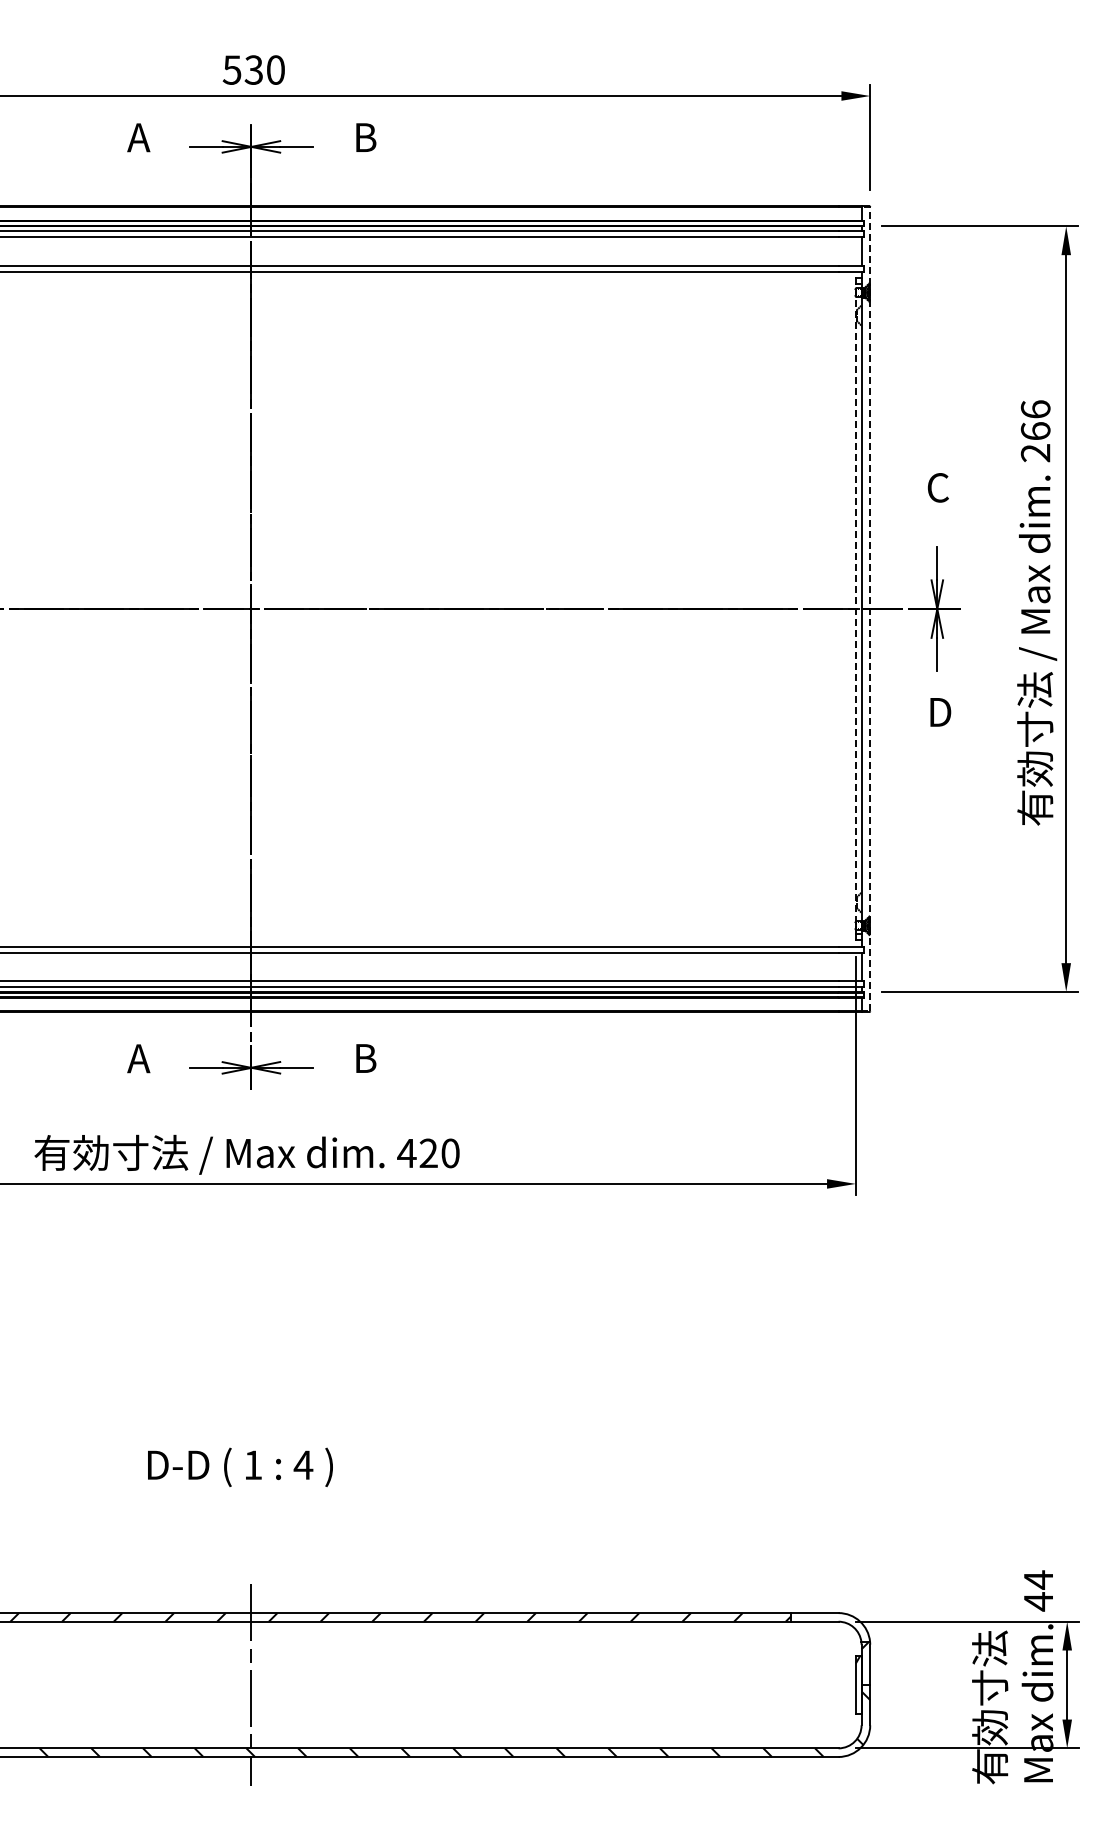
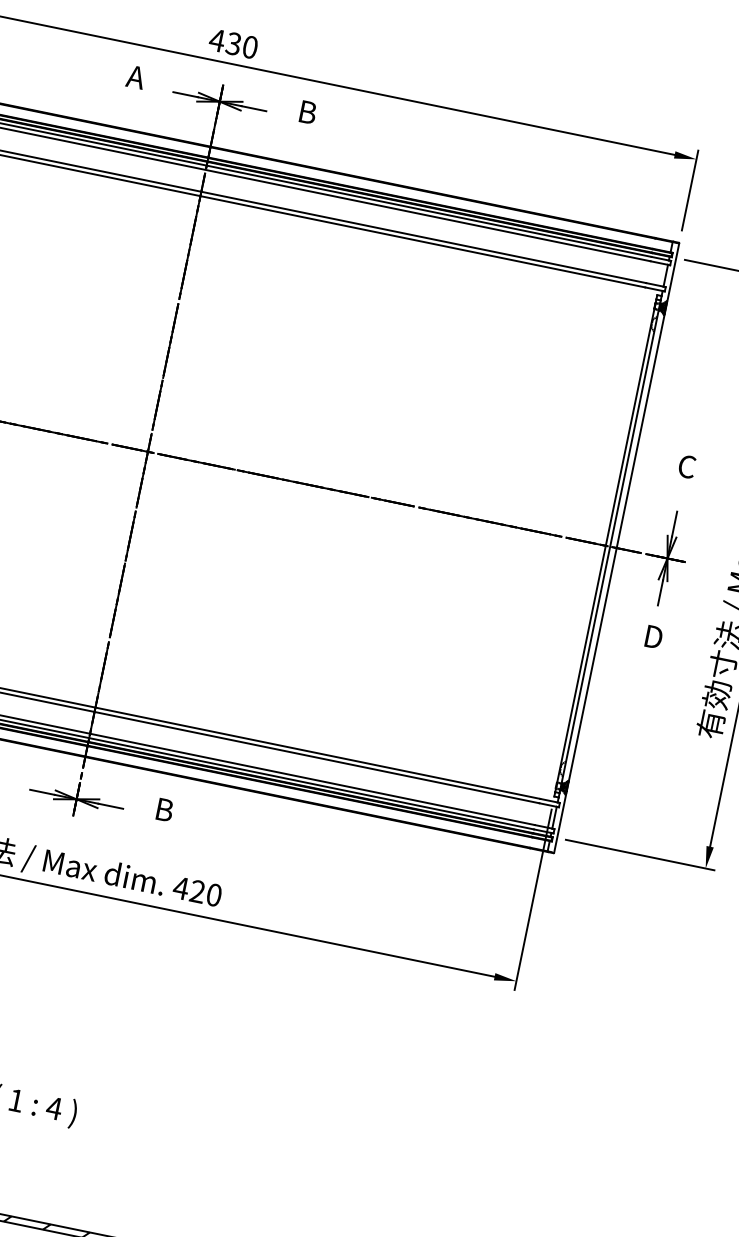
text: (231, 69) -> (216, 39), 530 -> 430
line: (855, 608) -> (605, 545), dashed -> solid
line: (870, 608) -> (617, 547), dashed -> solid

